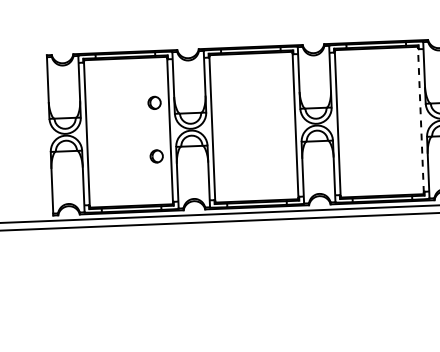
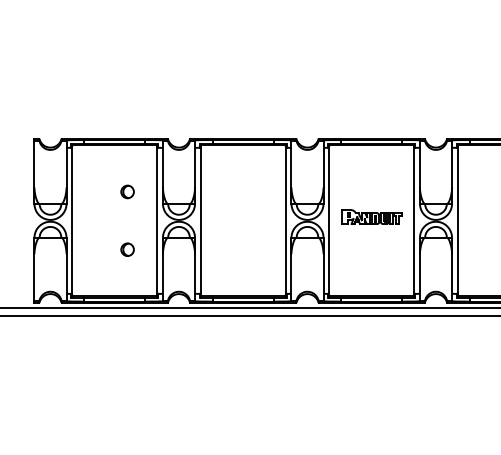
part: (154, 102) -> (127, 191), moved
part: (378, 117) -> (371, 216), added
line: (421, 120) -> (414, 220), dashed -> solid
part: (156, 156) -> (127, 249), moved

